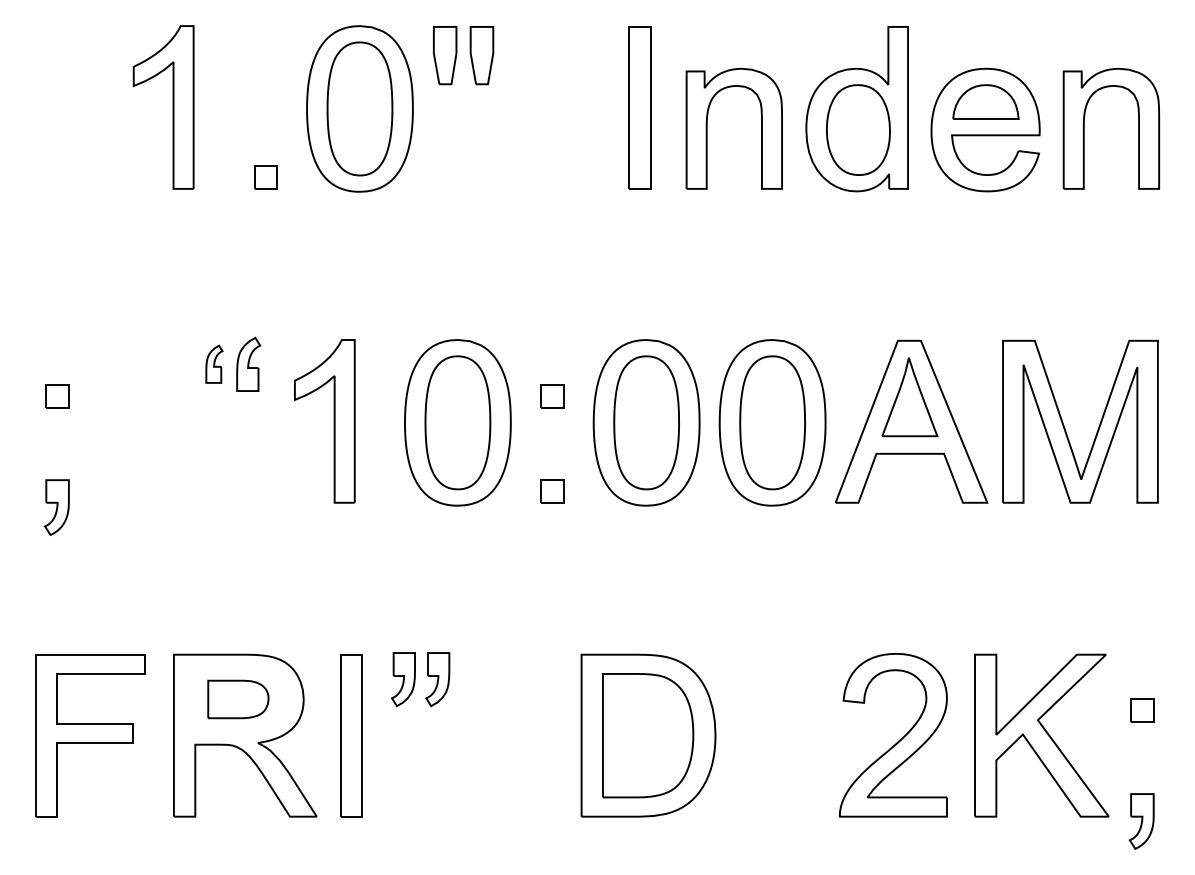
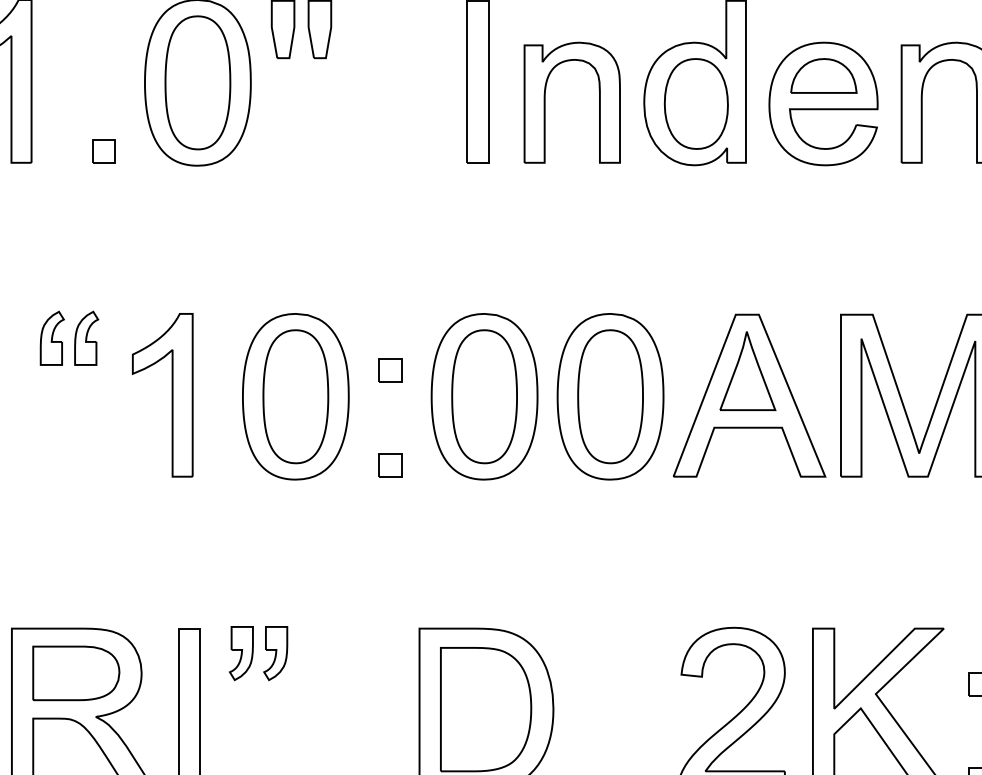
part: (214, 363) -> (52, 337), size x1.43
part: (238, 699) -> (76, 673), size x1.43

